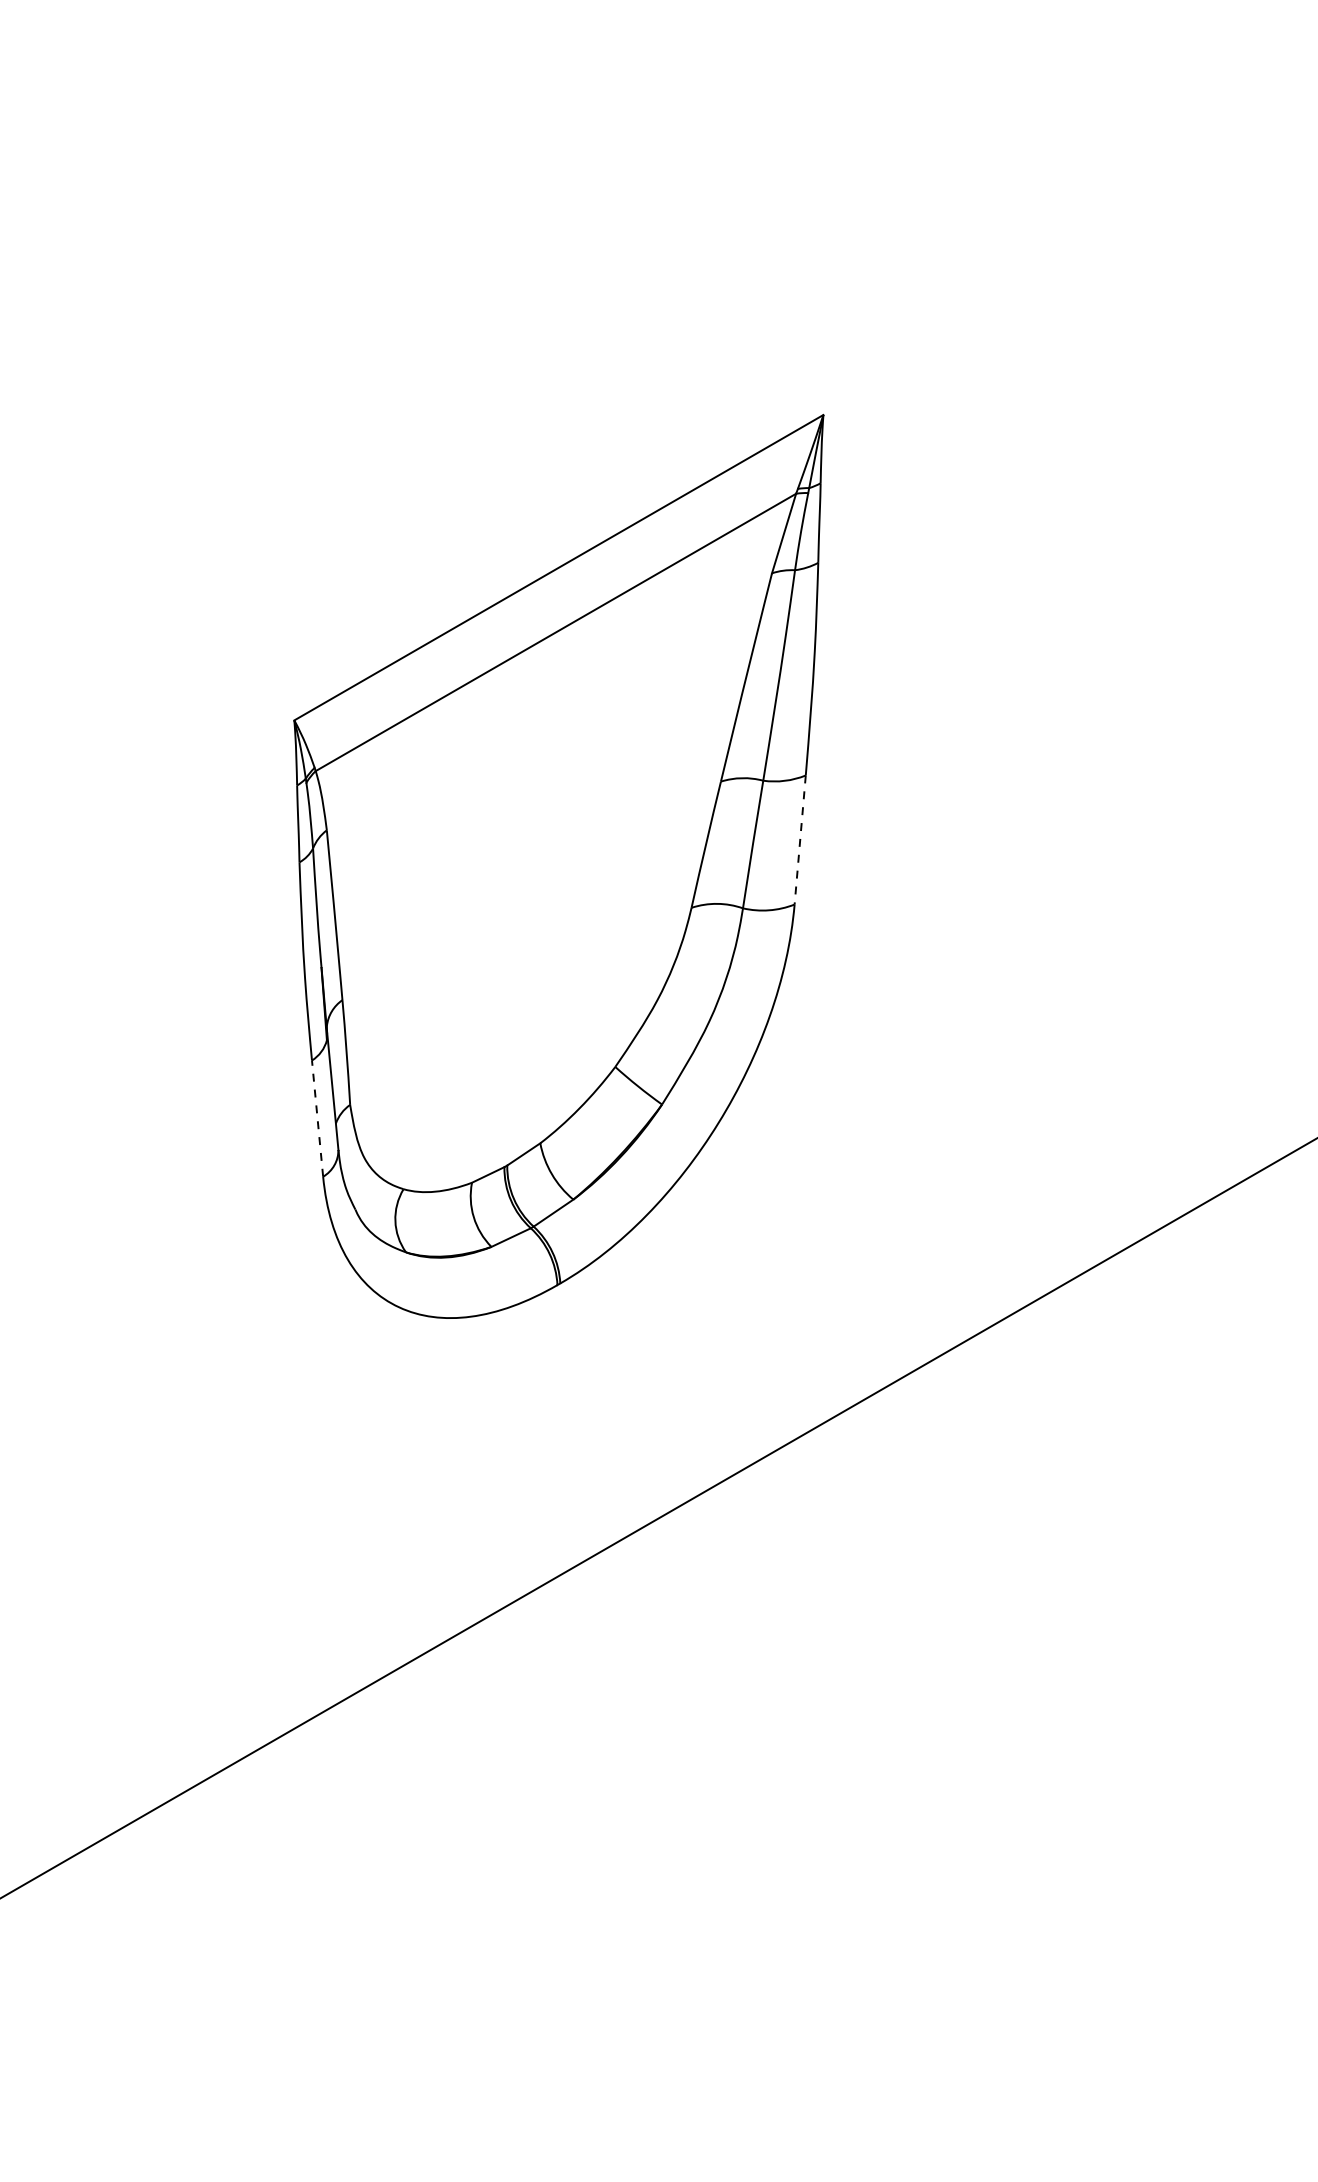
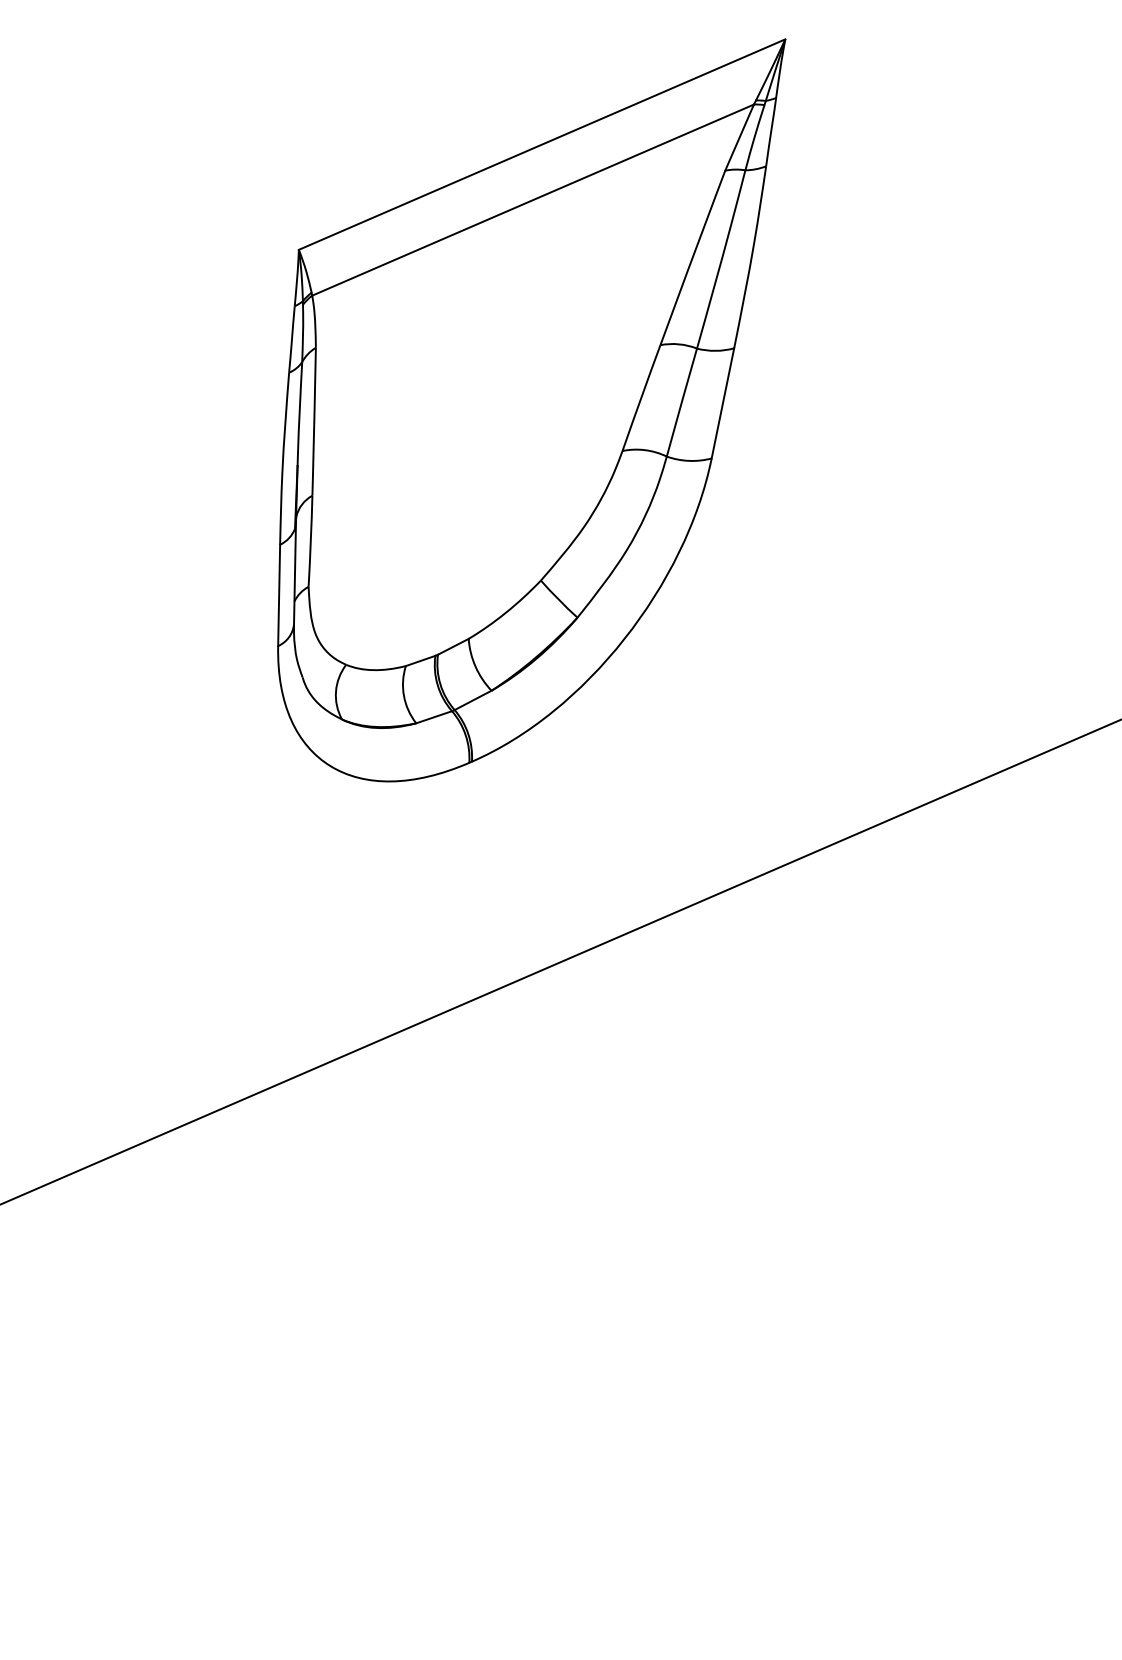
line: (800, 840) -> (723, 403), dashed -> solid
line: (317, 1118) -> (279, 595), dashed -> solid

